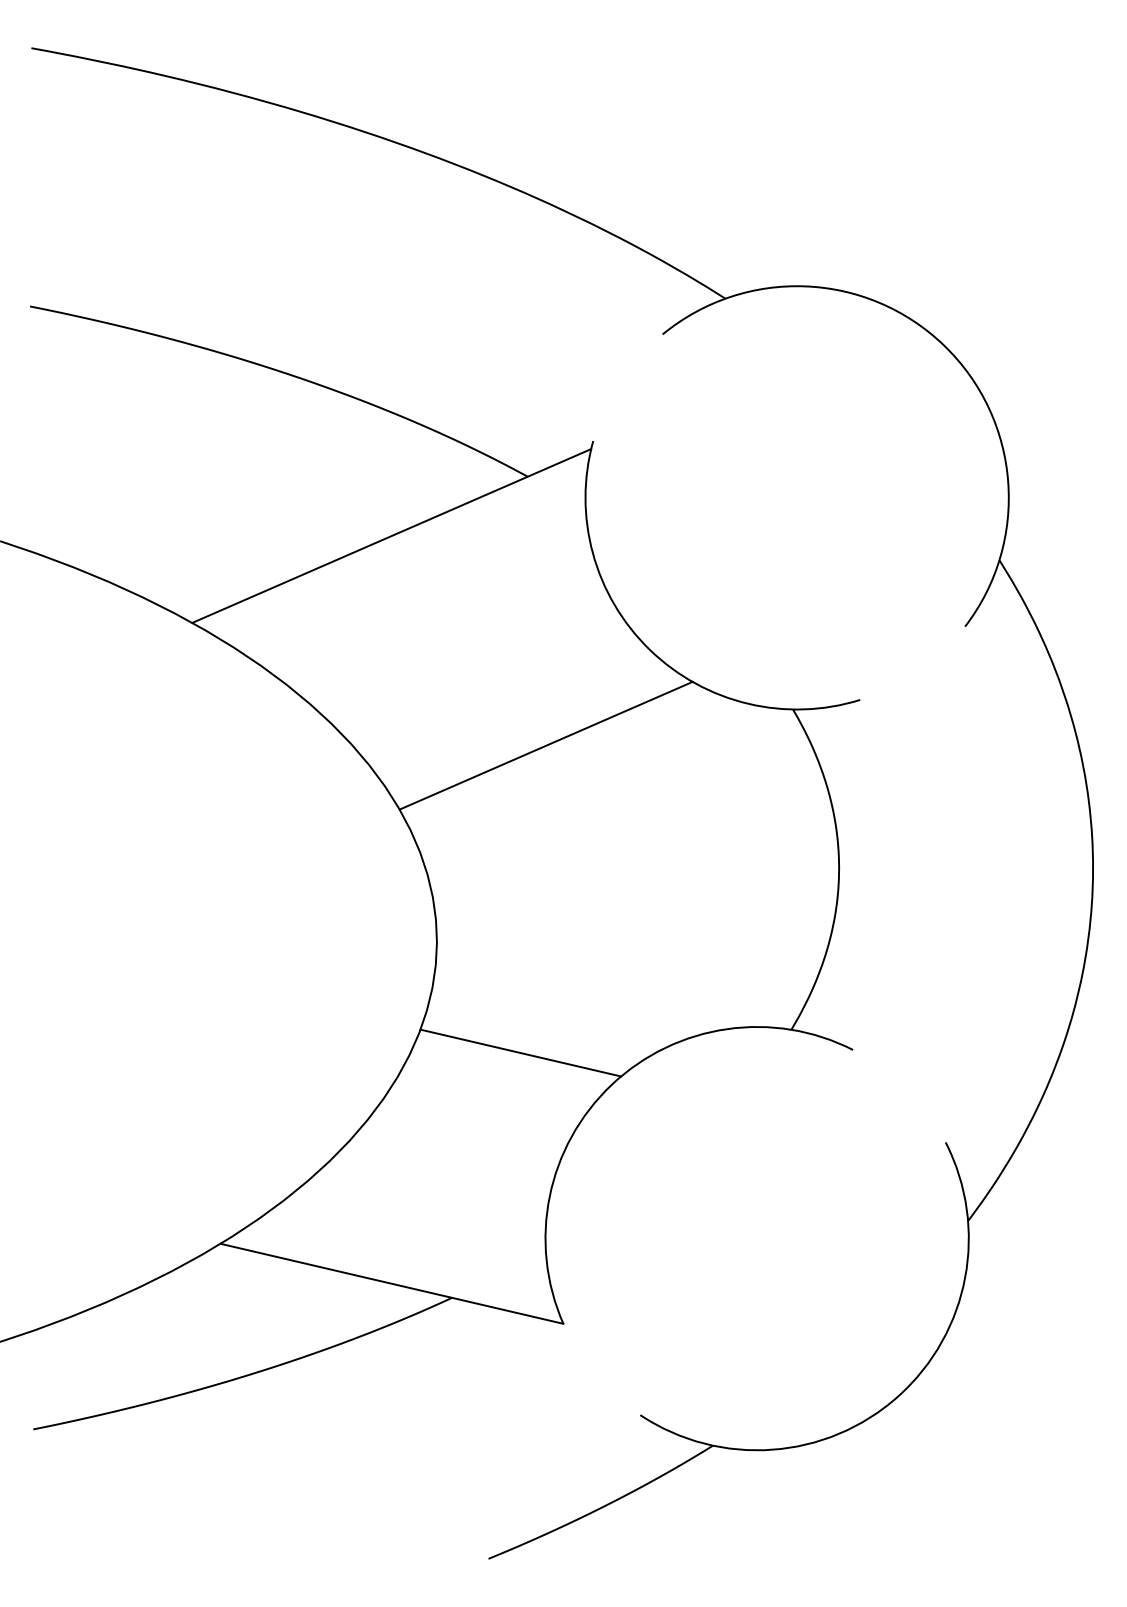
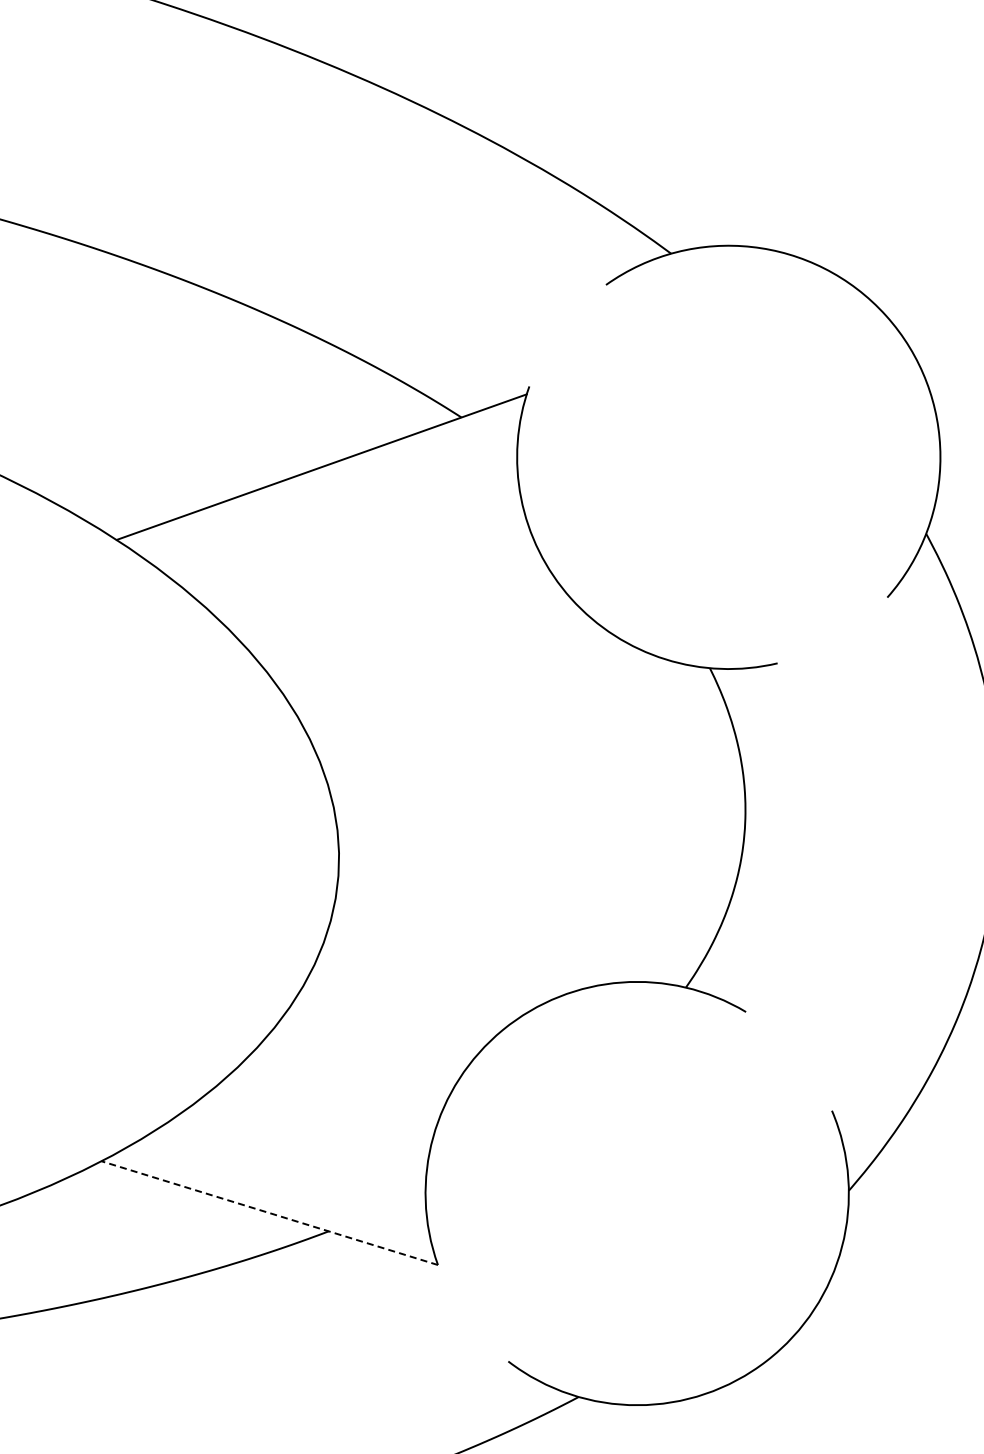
line: (545, 745) -> (460, 686), removed
line: (520, 1052) -> (414, 991), removed
line: (391, 1283) -> (269, 1212), solid -> dashed

